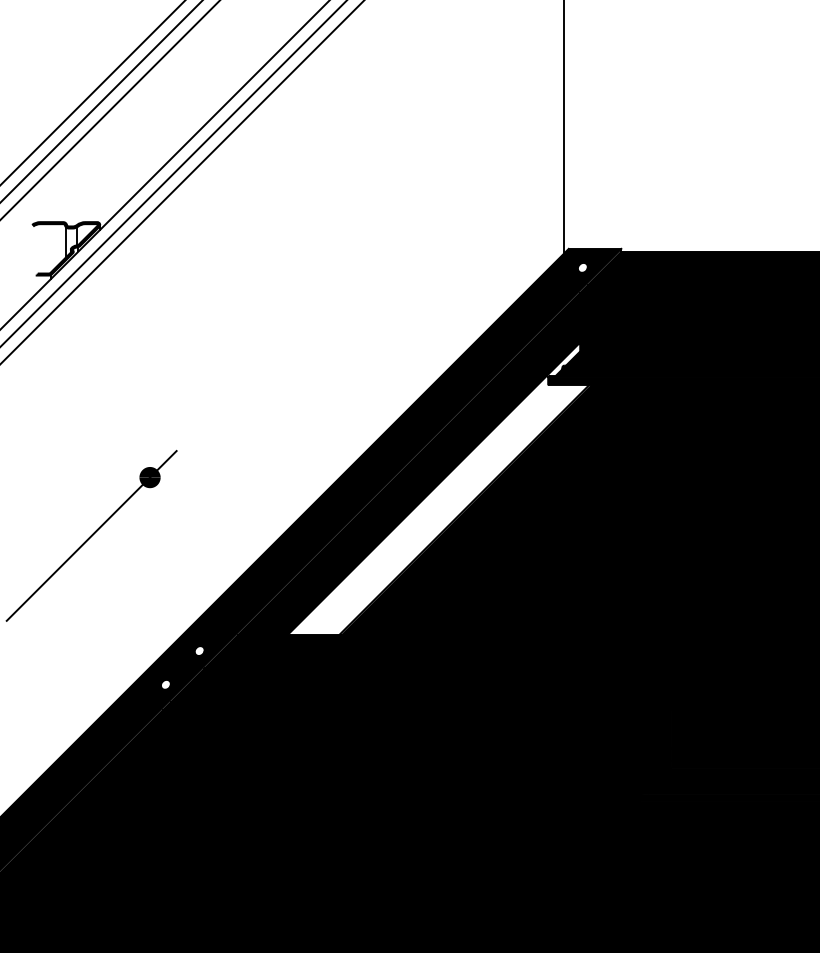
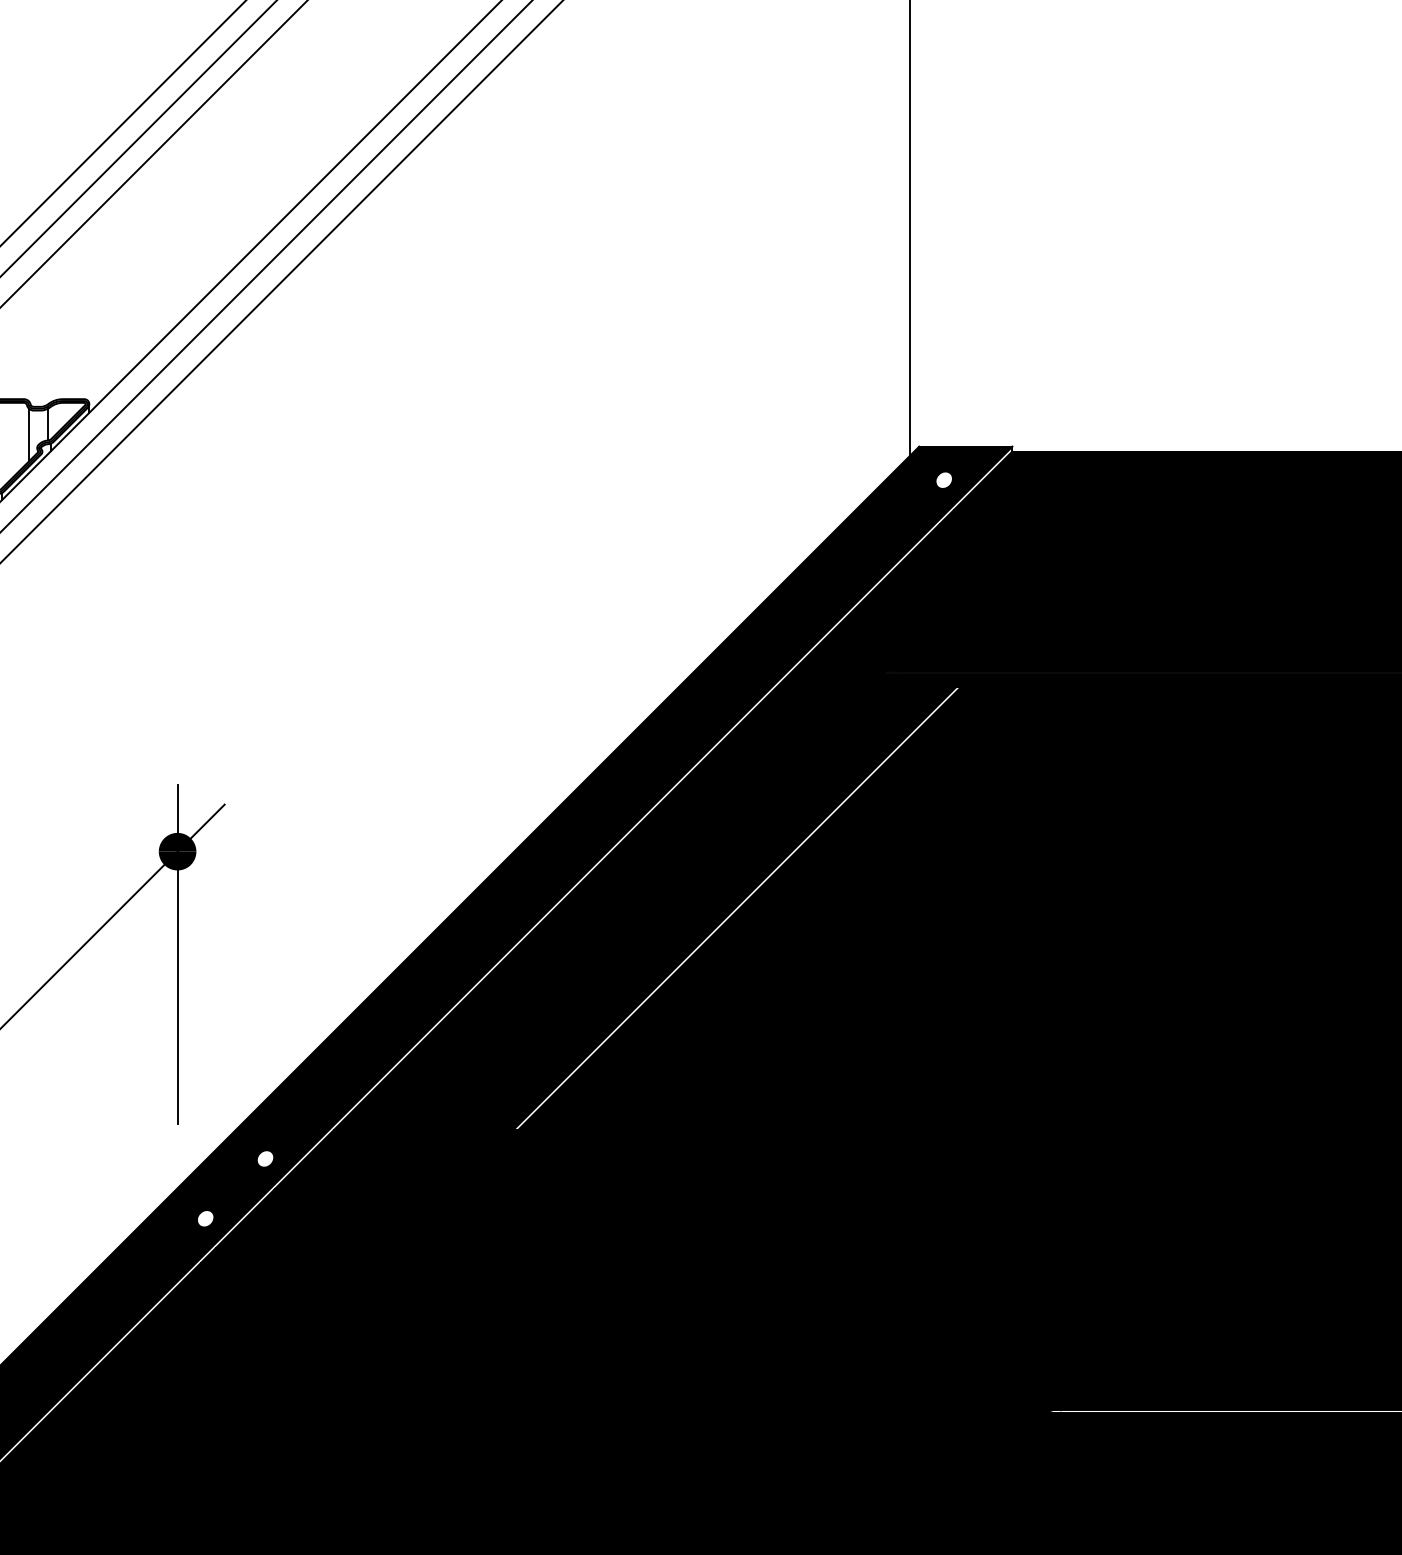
fill: (438, 488) -> (688, 871), added
line: (150, 535) -> (178, 954), added

